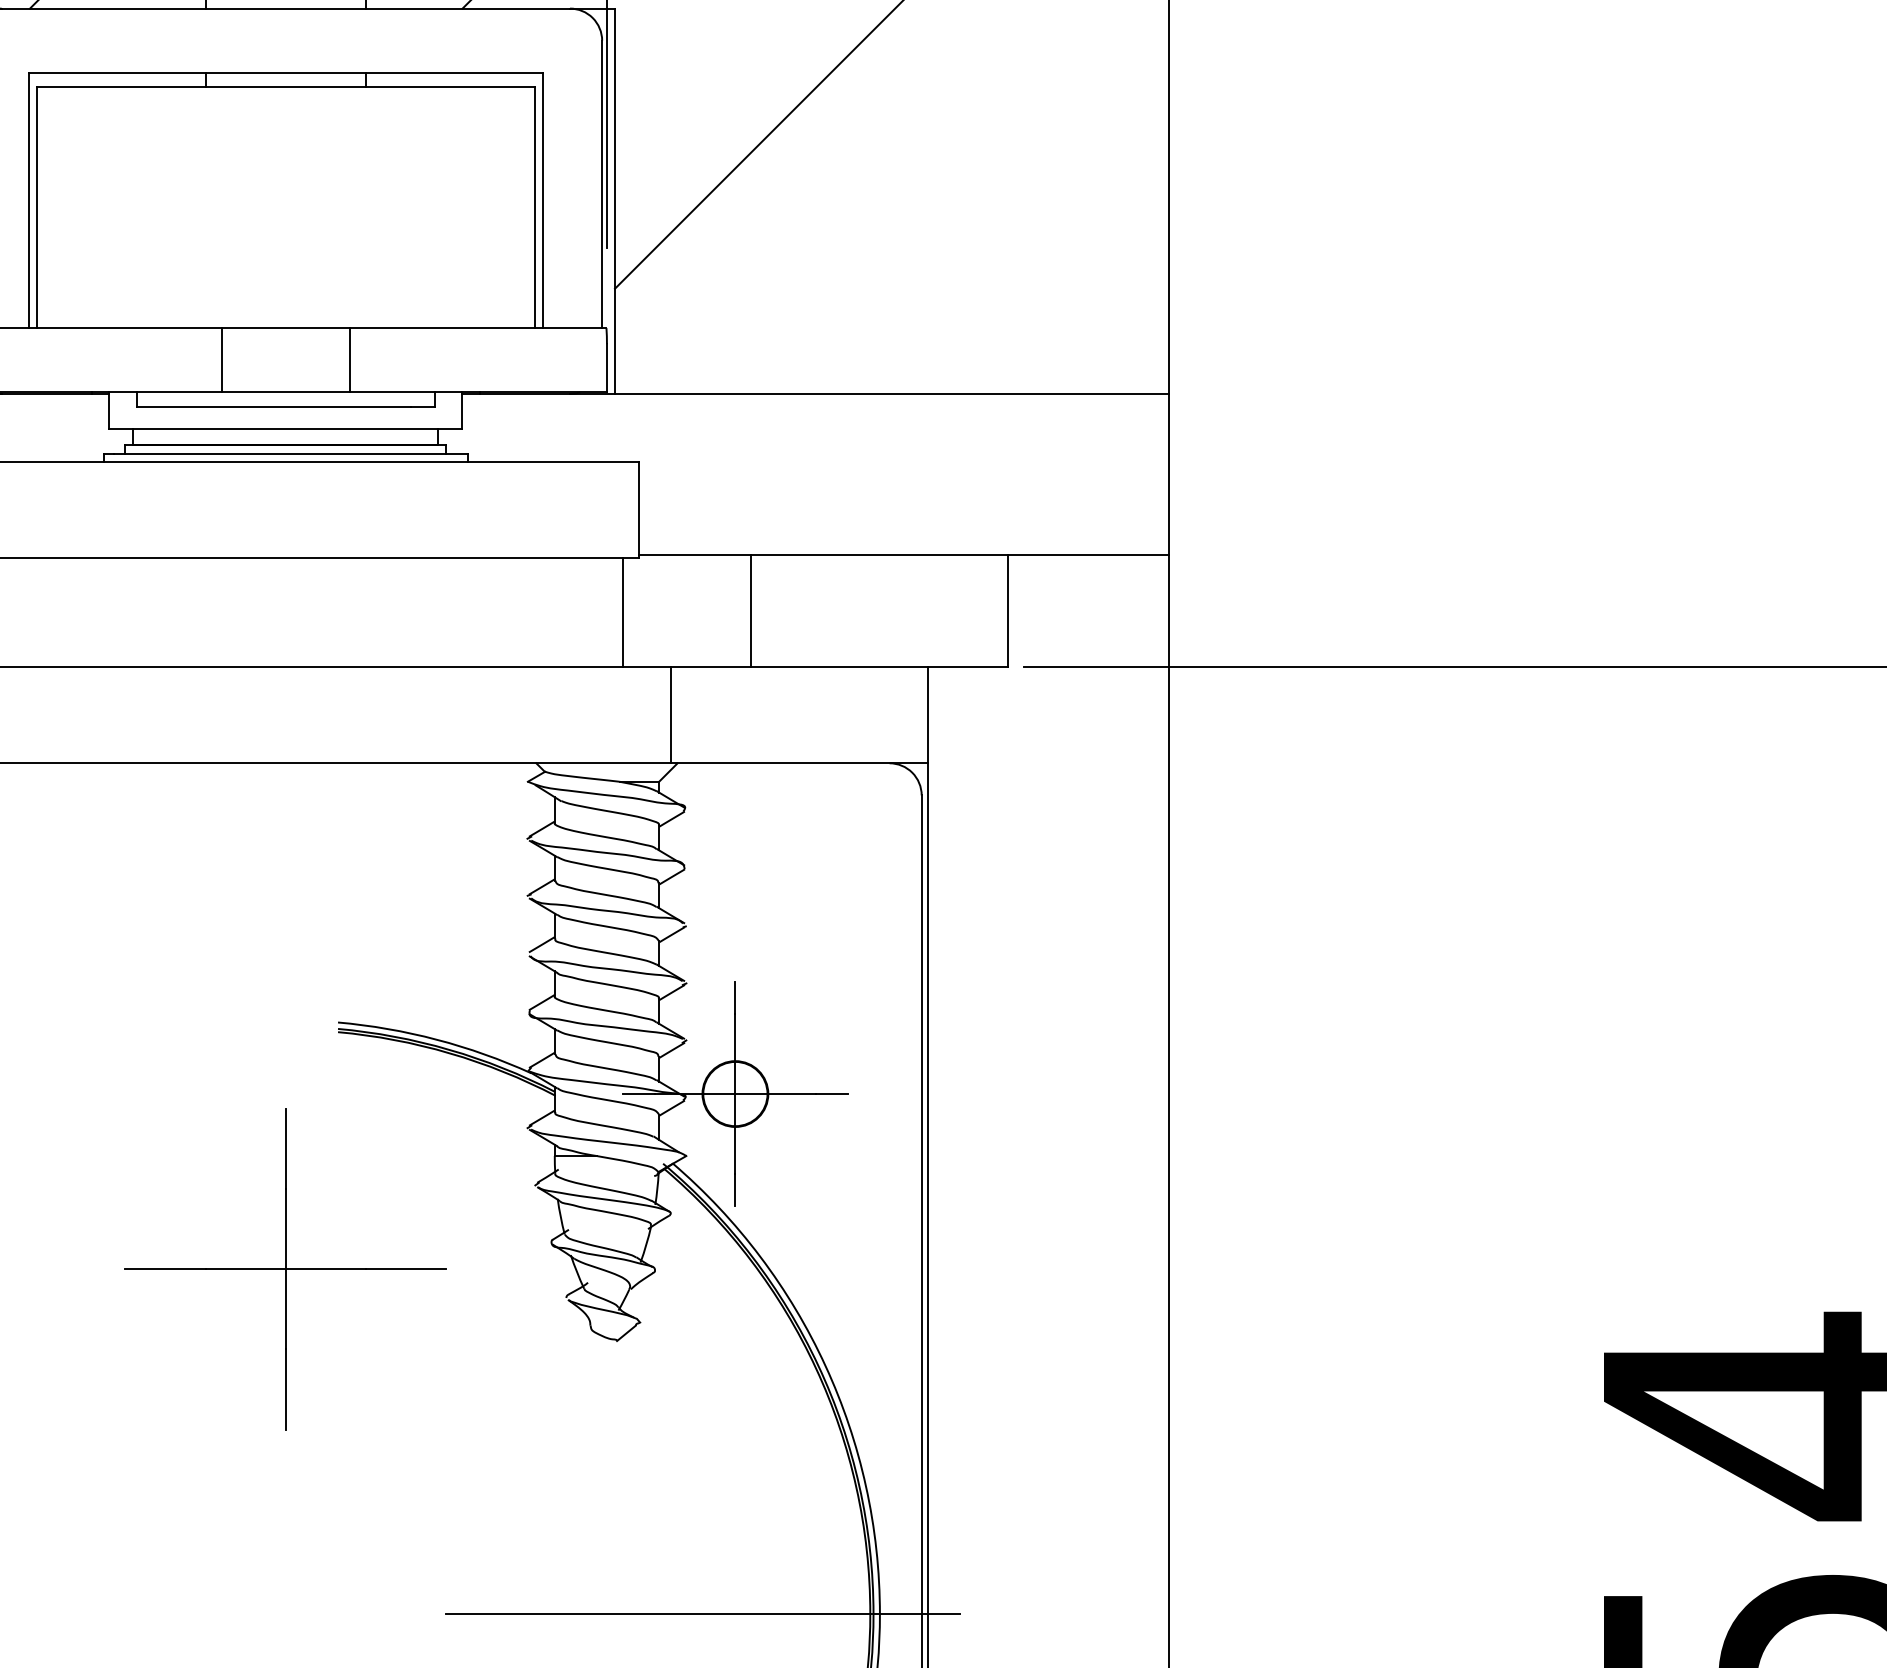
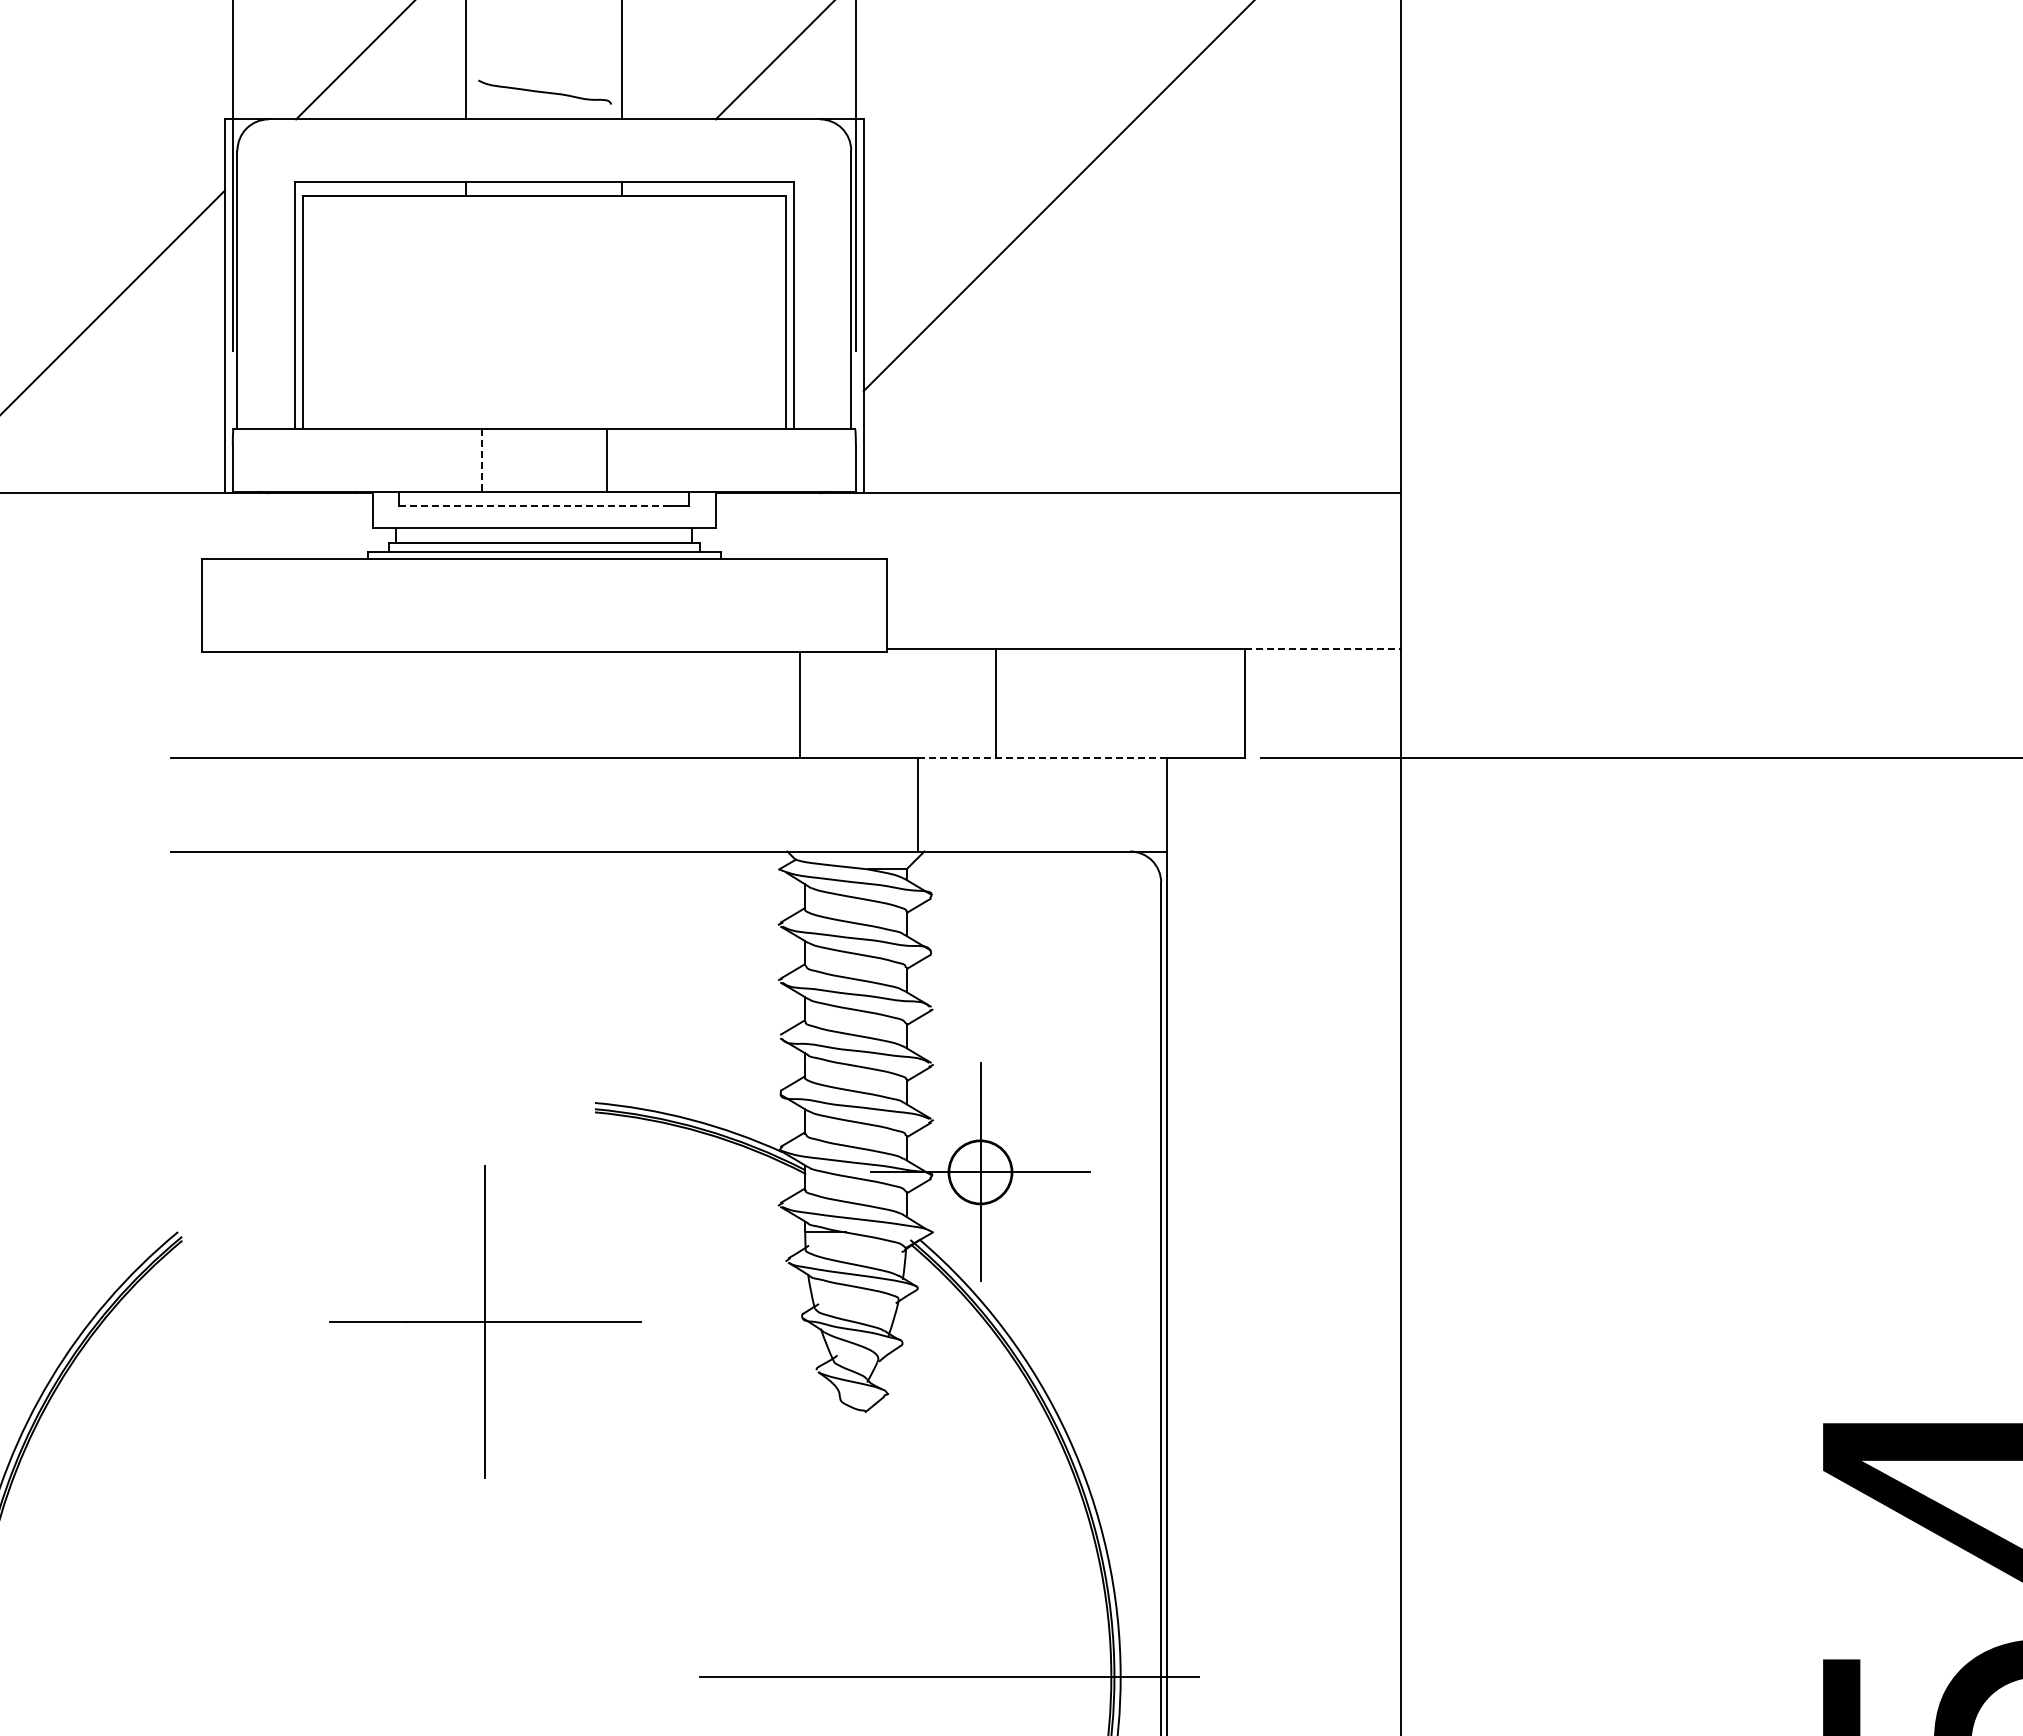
line: (222, 361) -> (482, 461), solid -> dashed
line: (274, 406) -> (533, 505), solid -> dashed
line: (1088, 555) -> (1323, 649), solid -> dashed
line: (623, 612) -> (800, 705), moved
line: (799, 667) -> (1042, 758), solid -> dashed
part: (286, 1268) -> (485, 1321), moved

